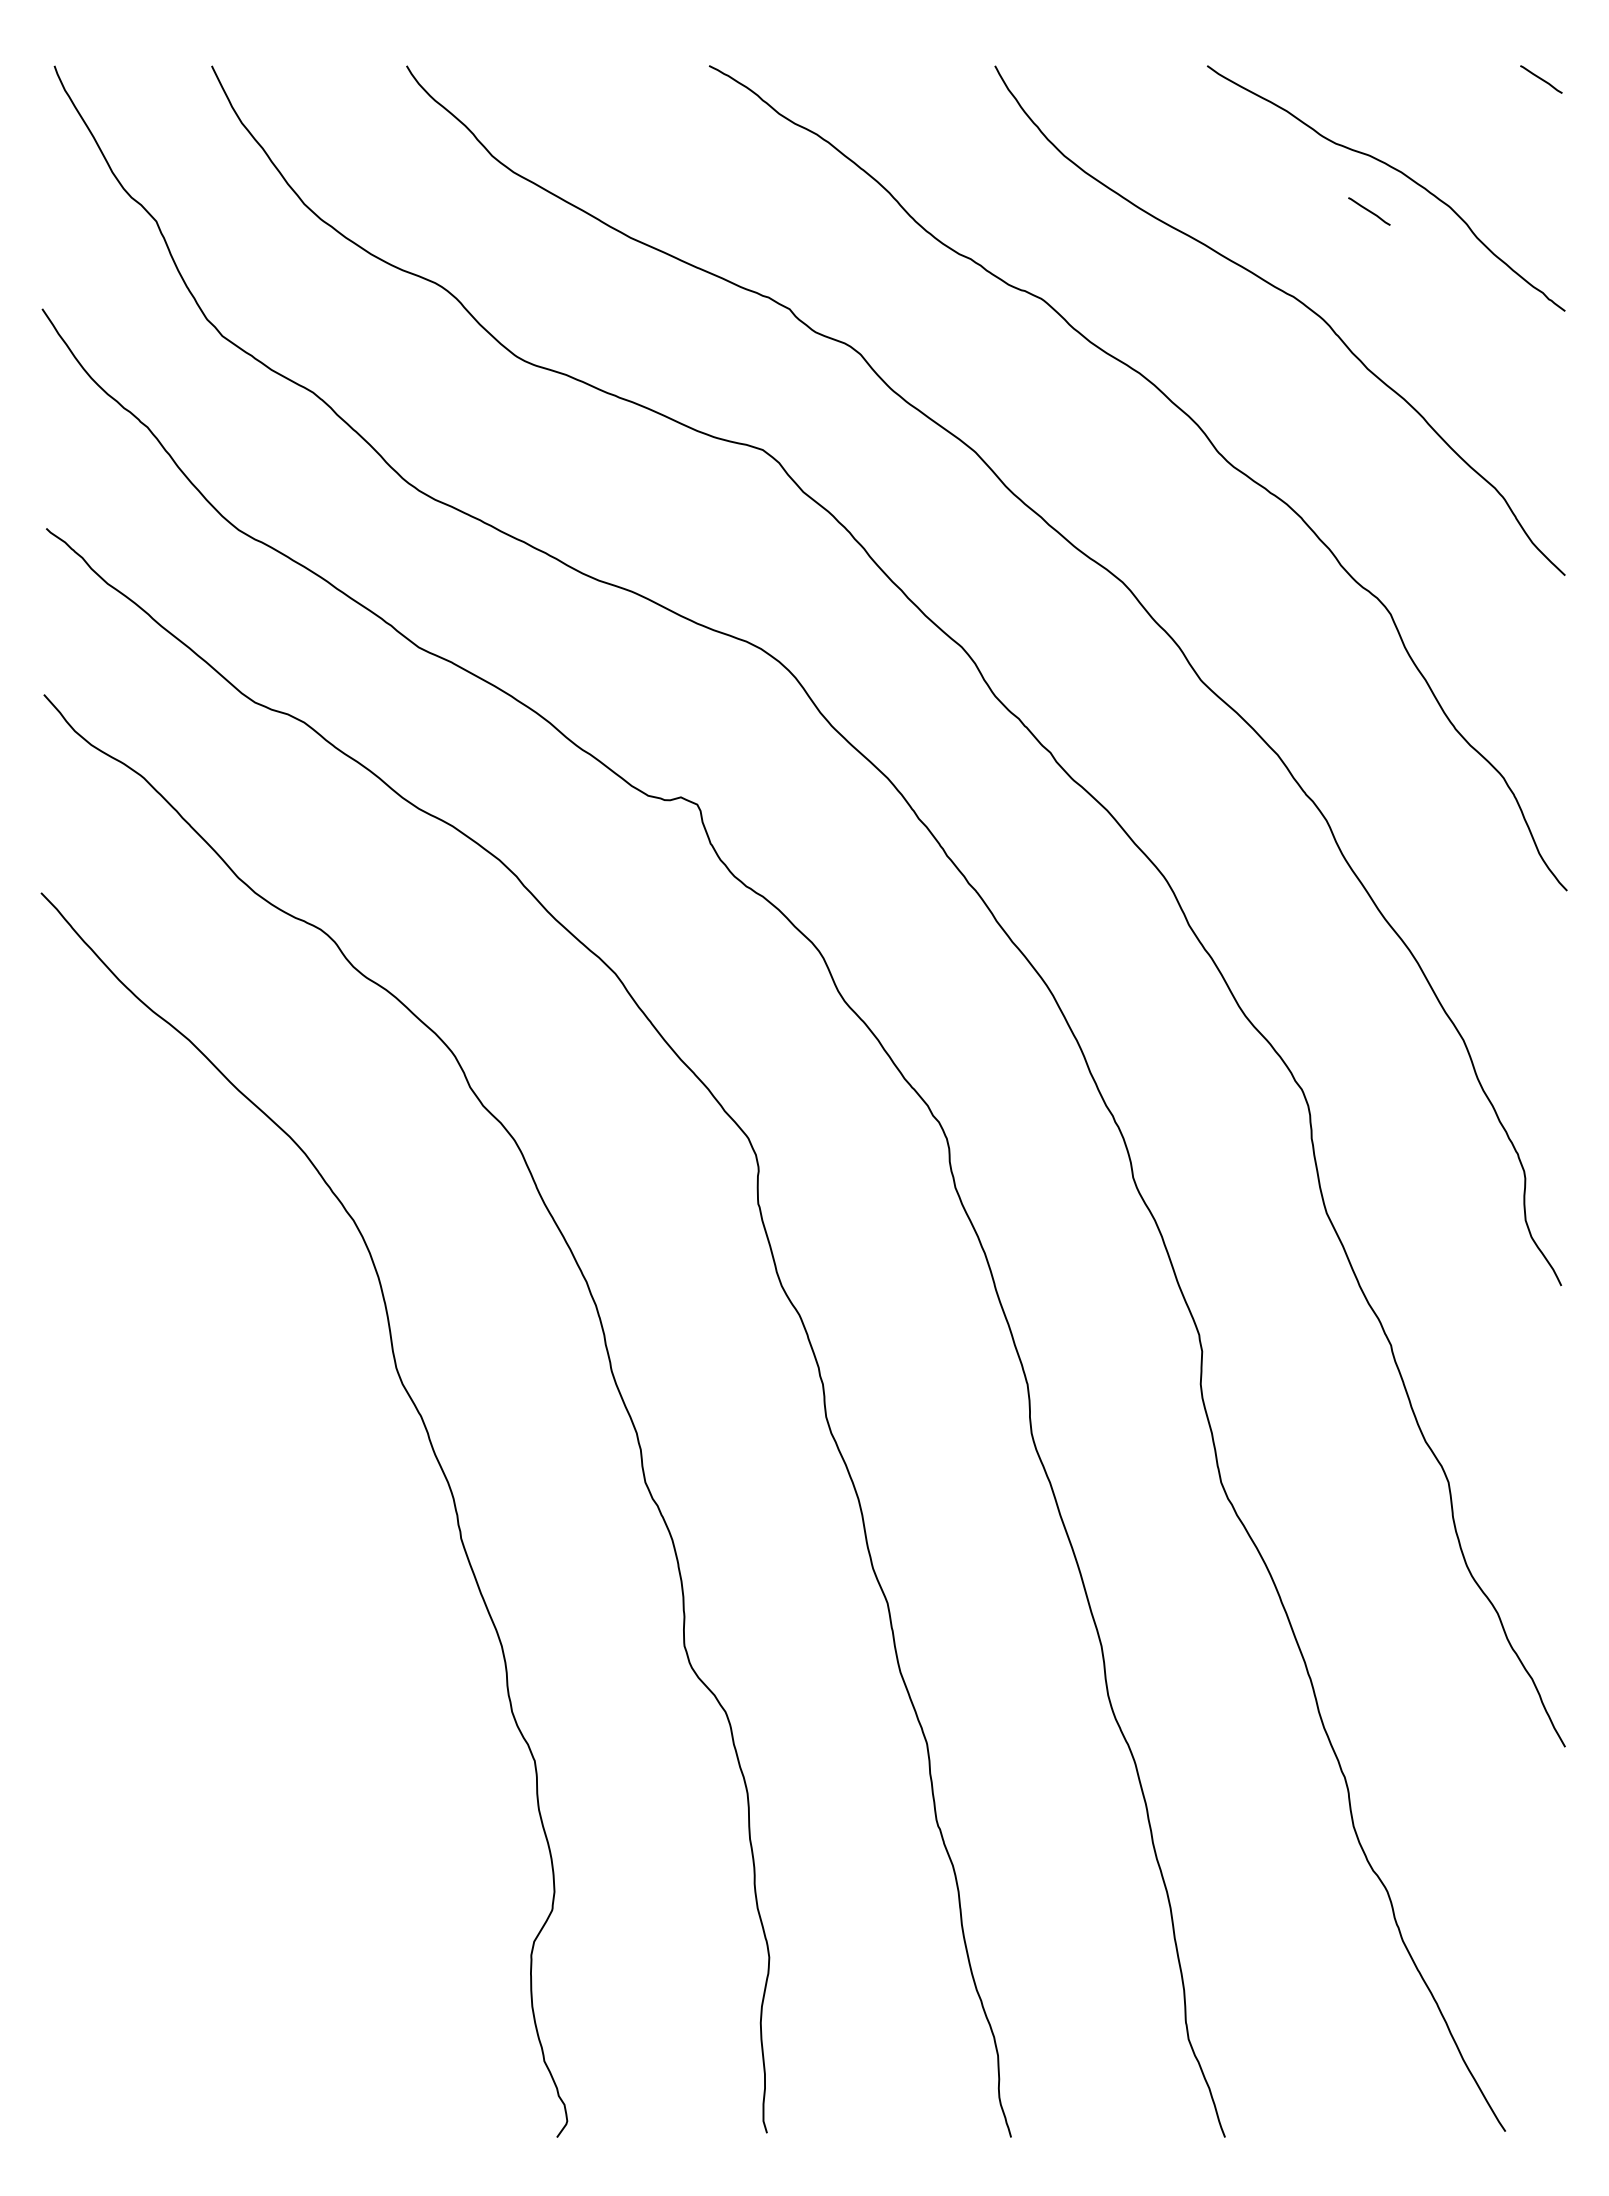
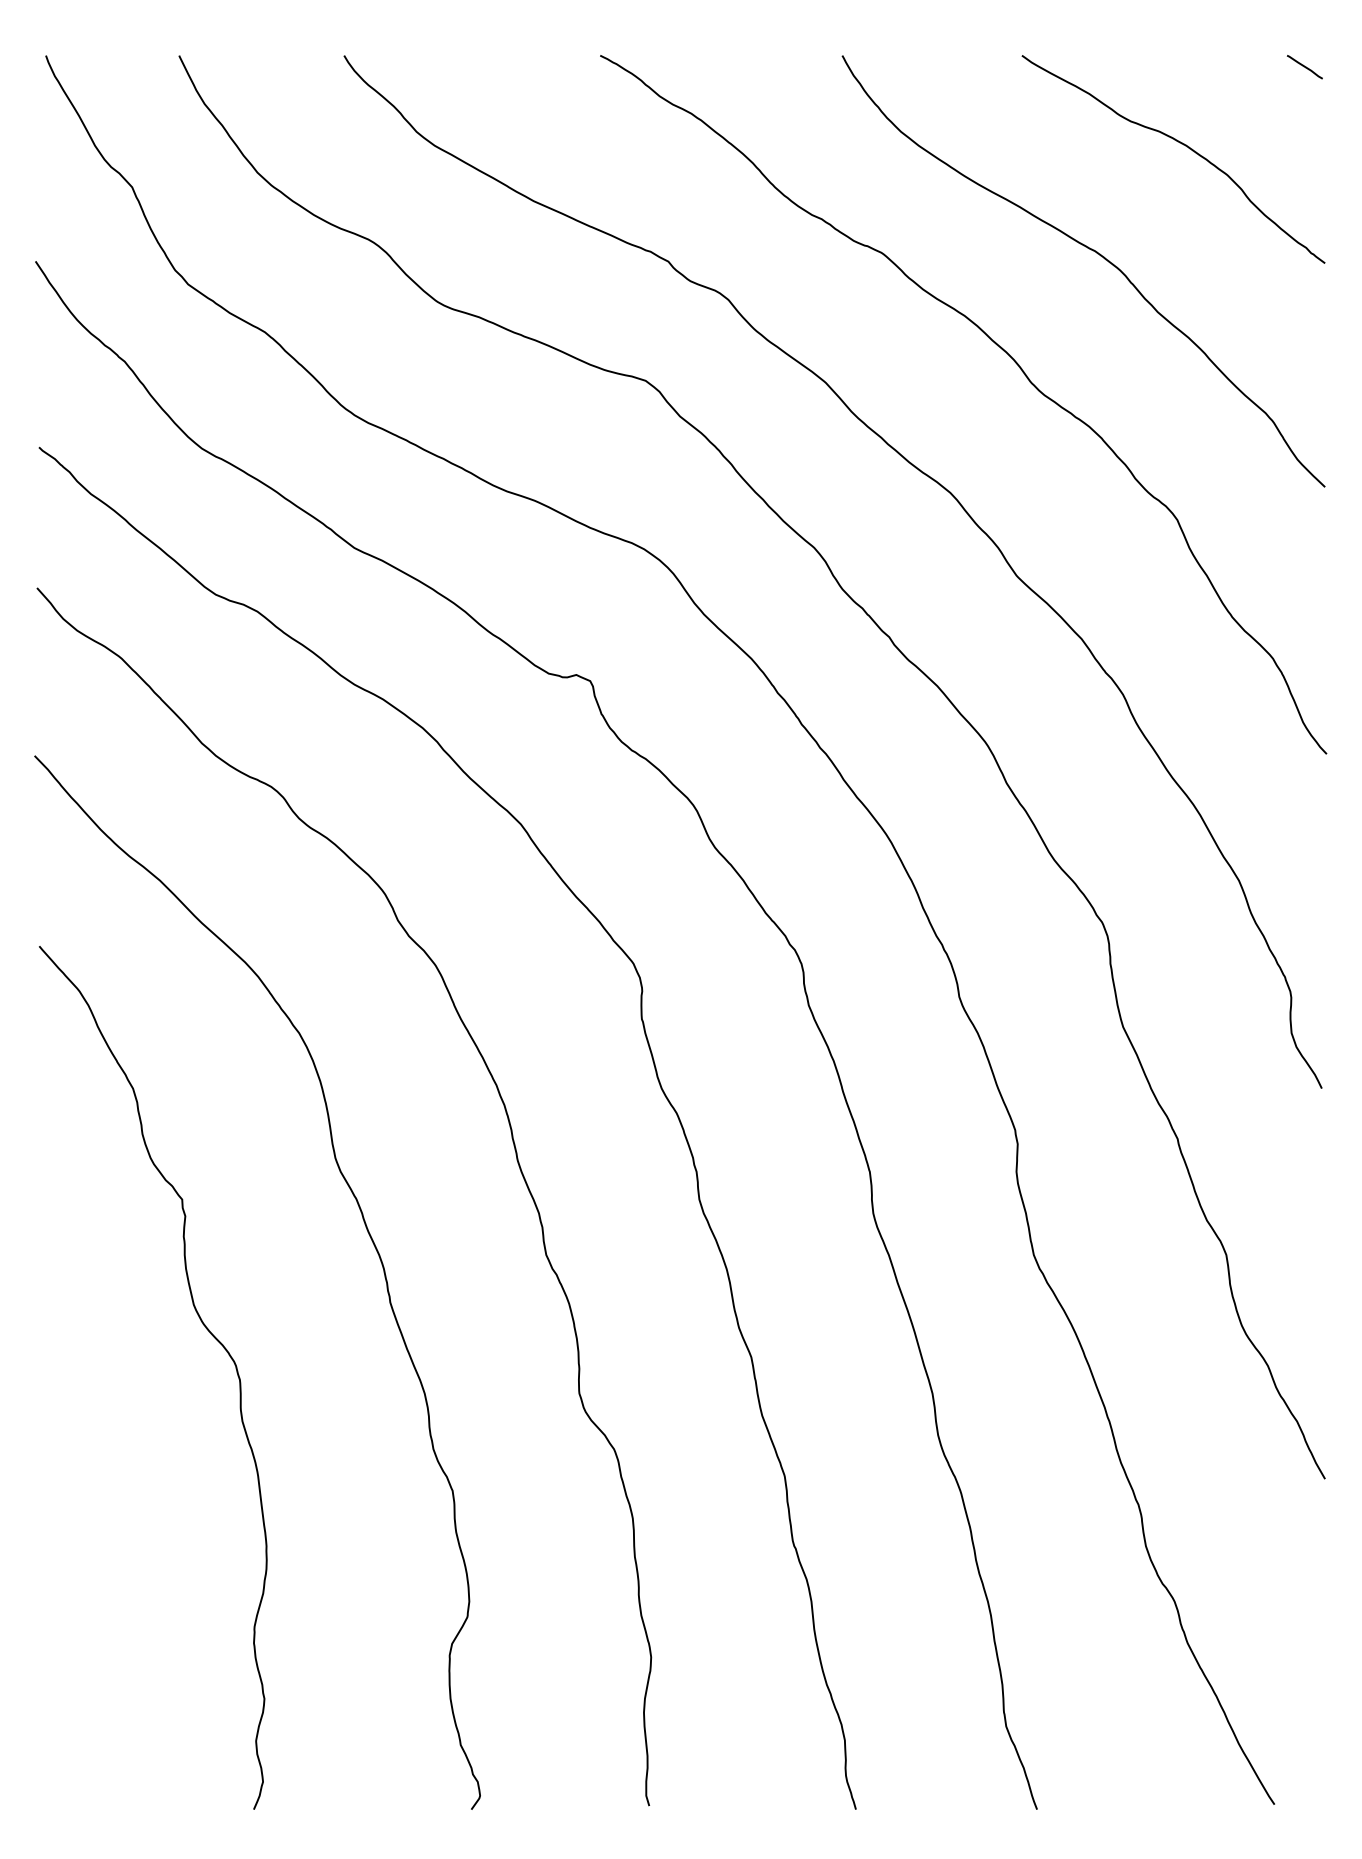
line: (1369, 211) -> (1159, 178), removed
curve: (247, 1574) -> (209, 1332), added

